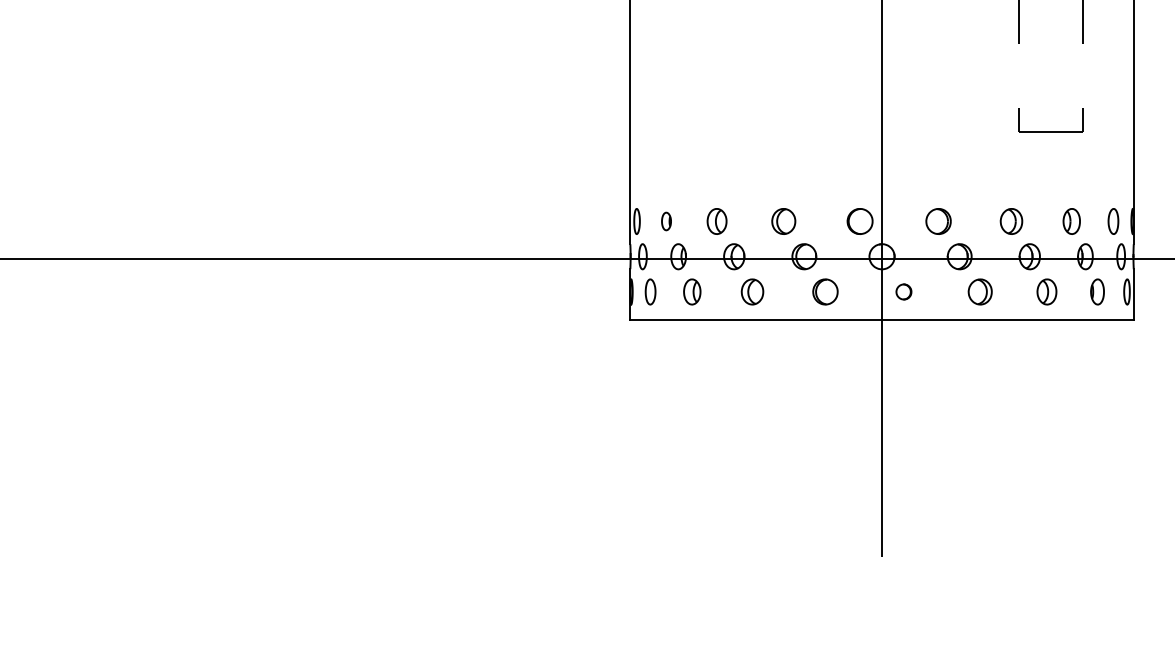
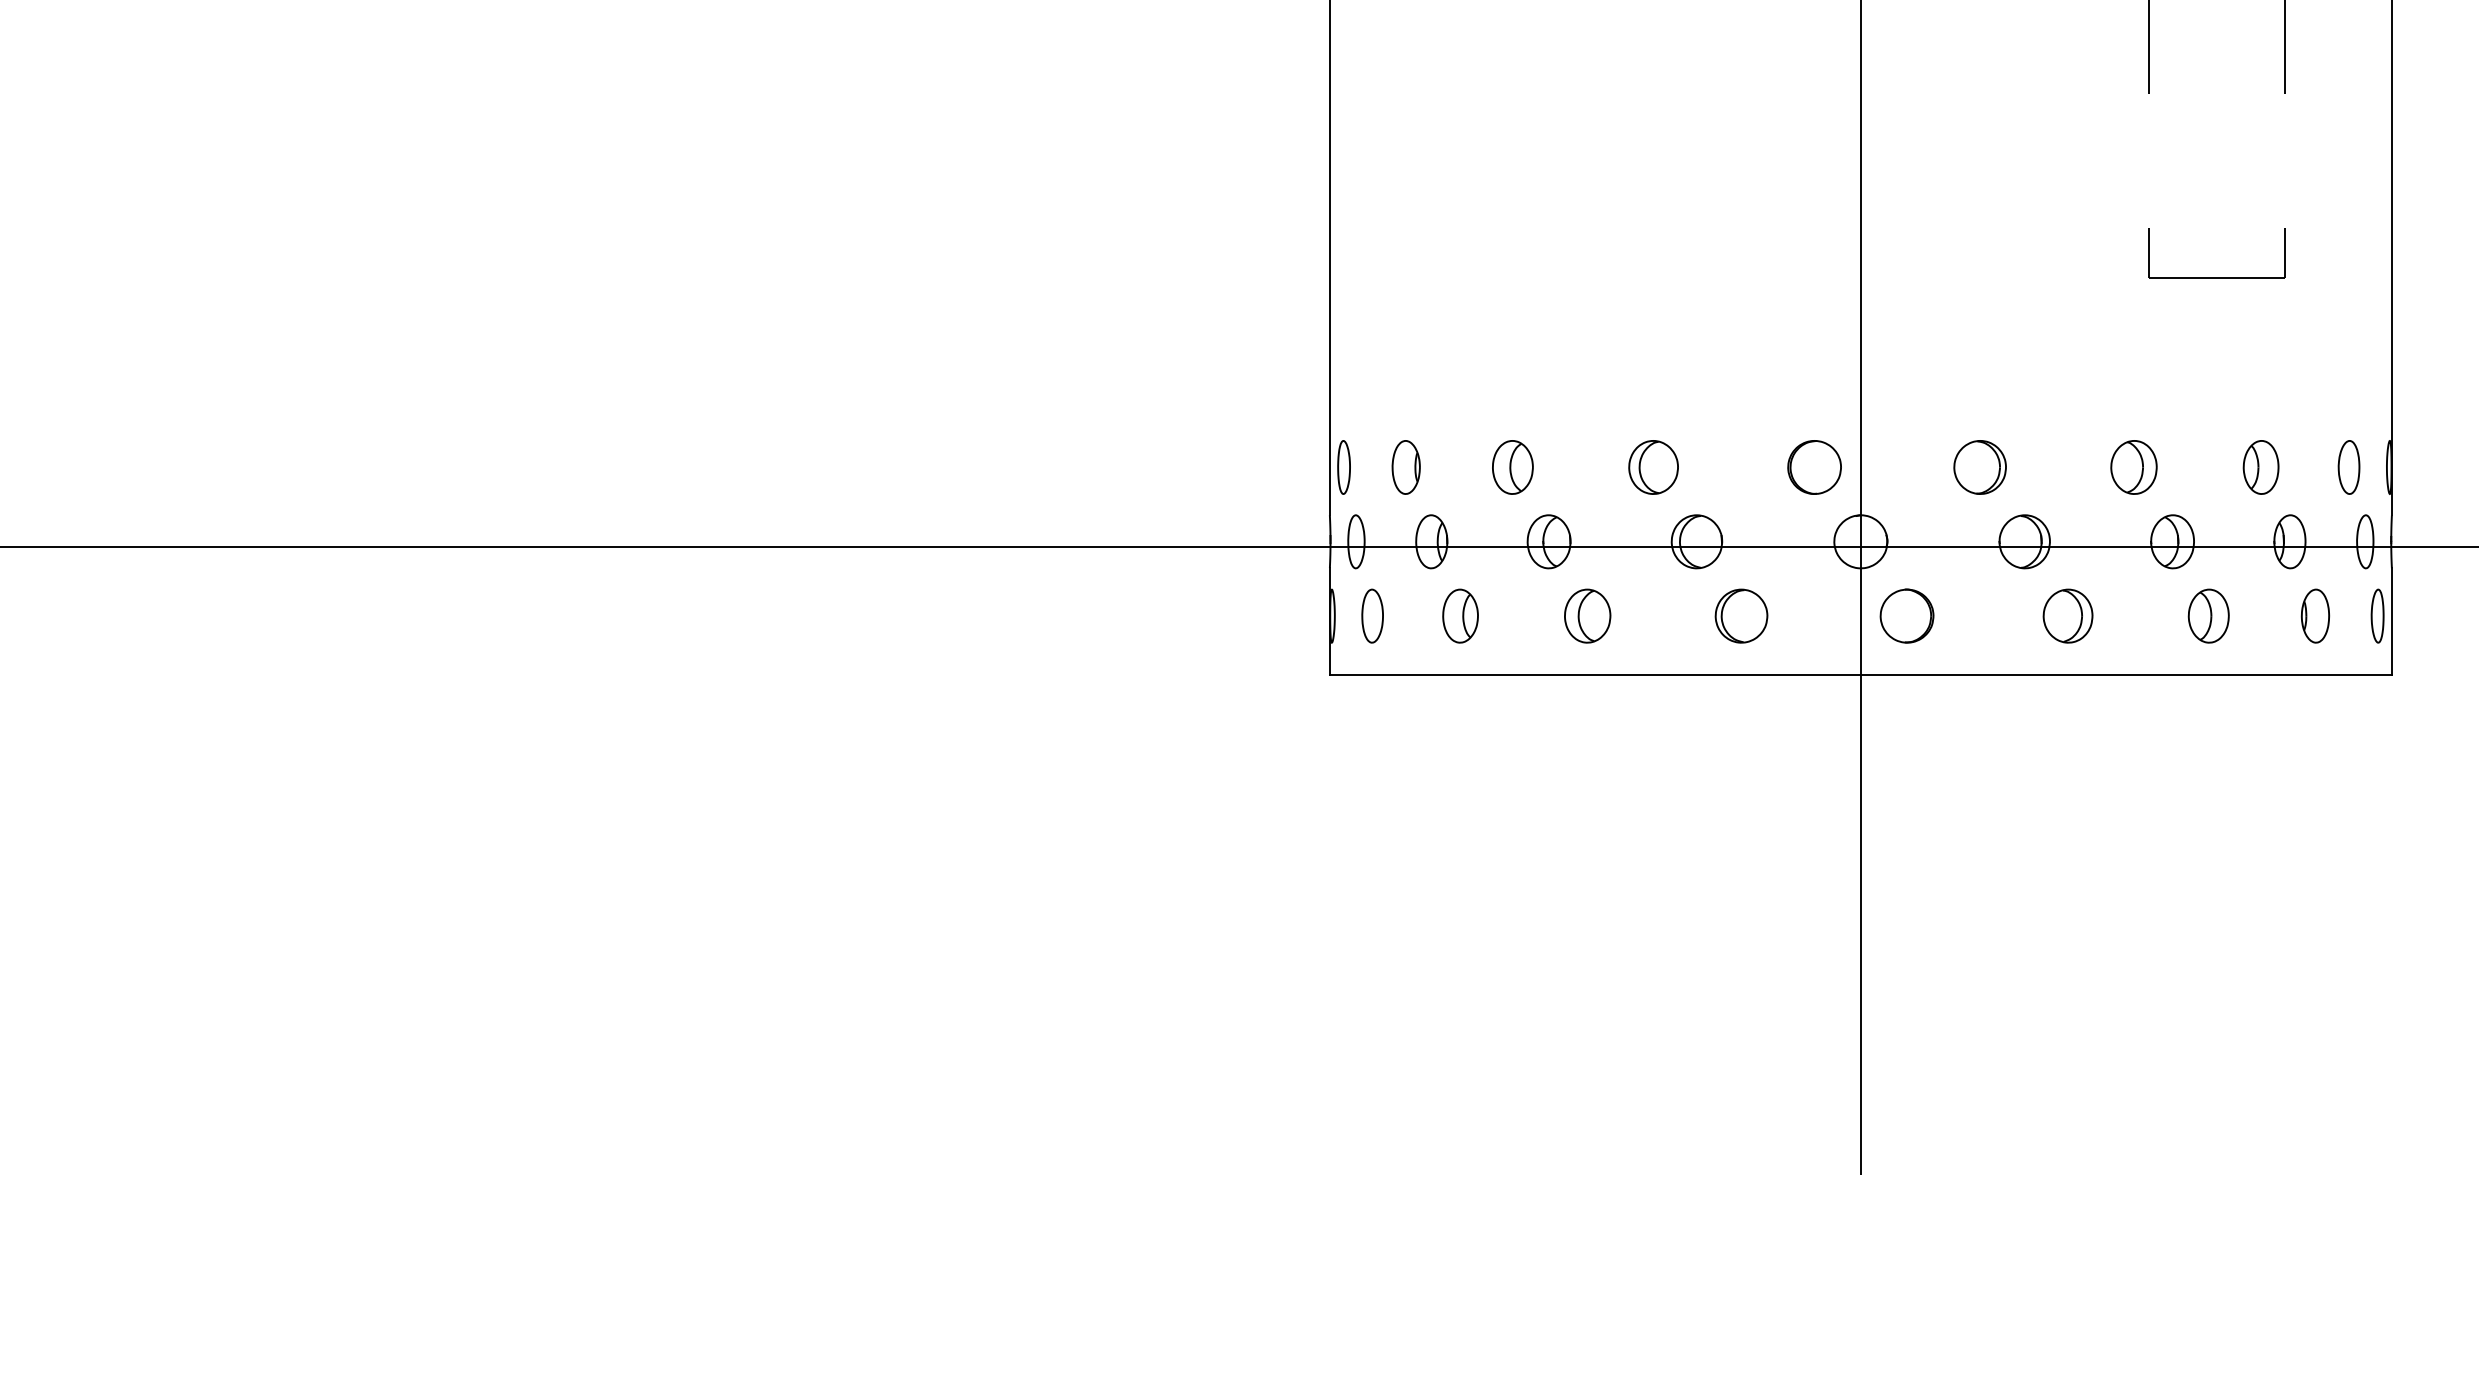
part: (666, 221) -> (1406, 467), size x1.43
part: (903, 291) -> (1906, 615), size x1.67

